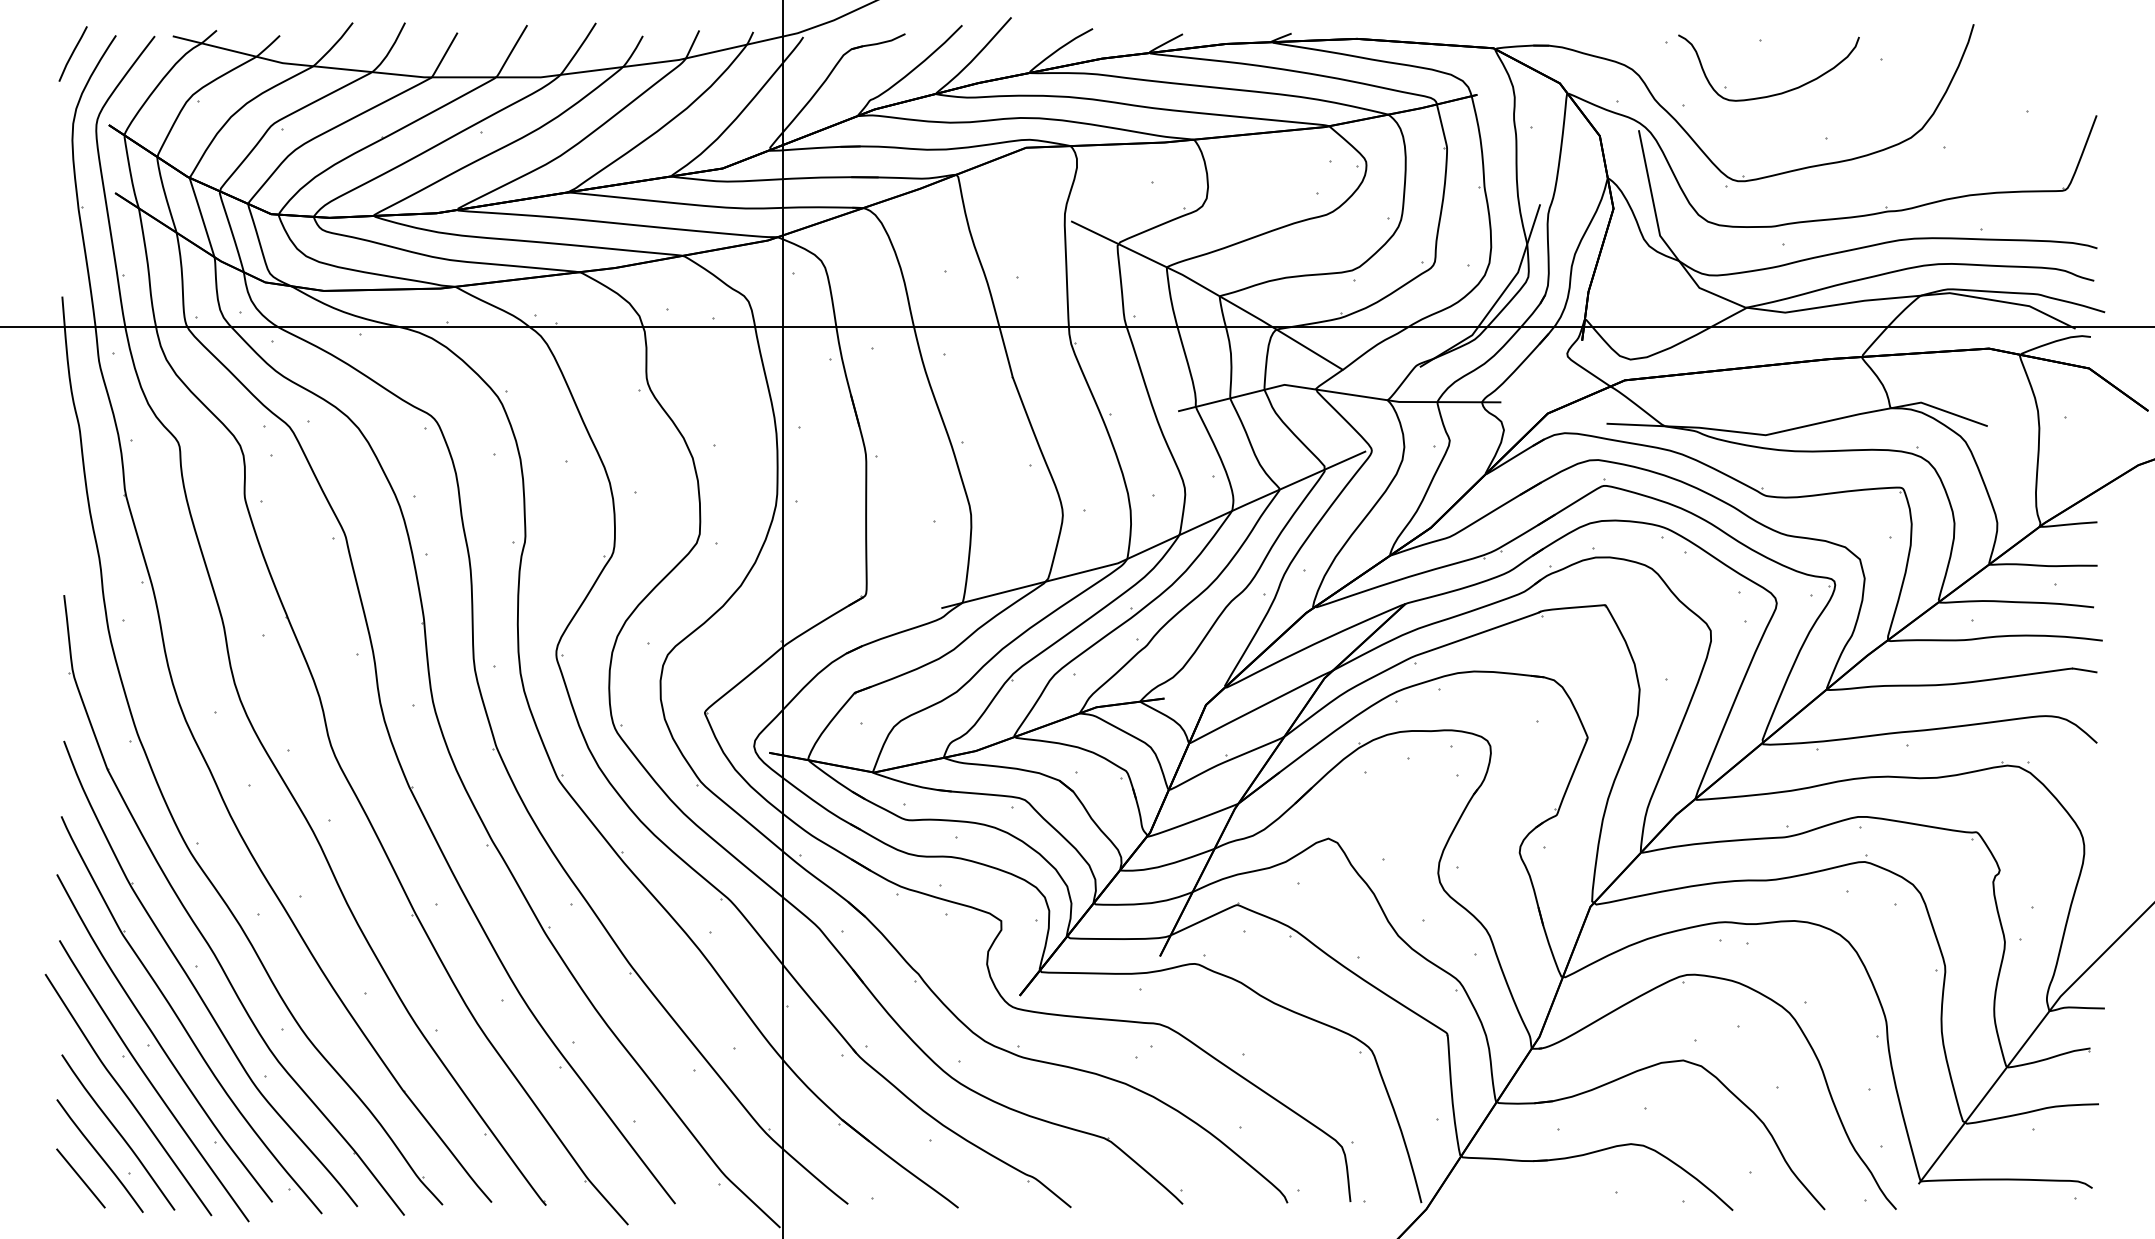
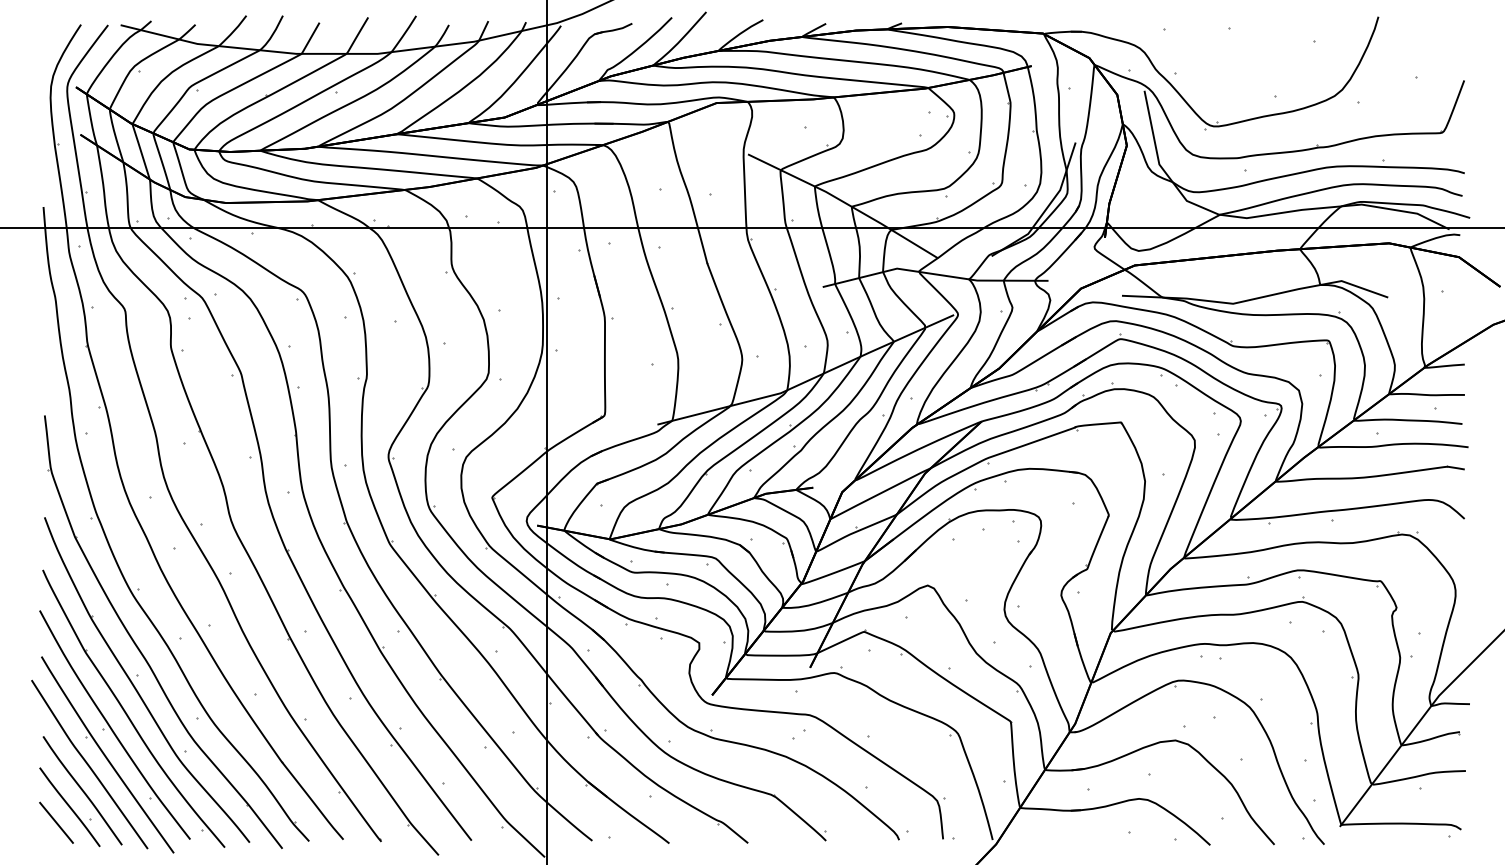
line: (72, 53) -> (50, 37), removed
part: (1777, 92) -> (1241, 64), removed

